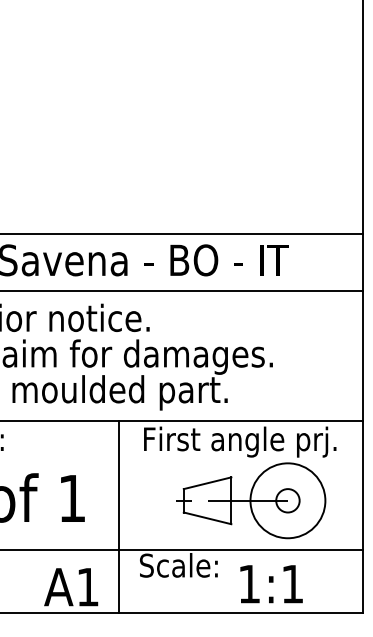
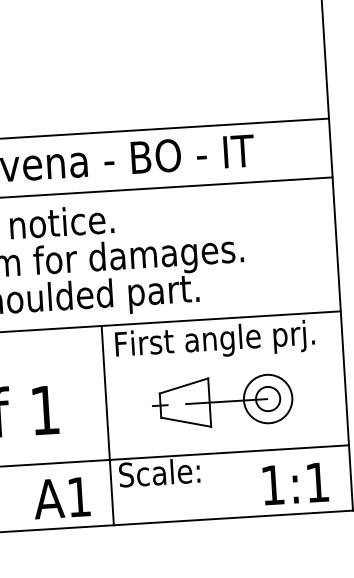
circle: (287, 500) -> (267, 398), size x0.62
line: (118, 516) -> (107, 425), moved
text: (271, 584) -> (295, 484), moved
text: (71, 587) -> (62, 498), moved

